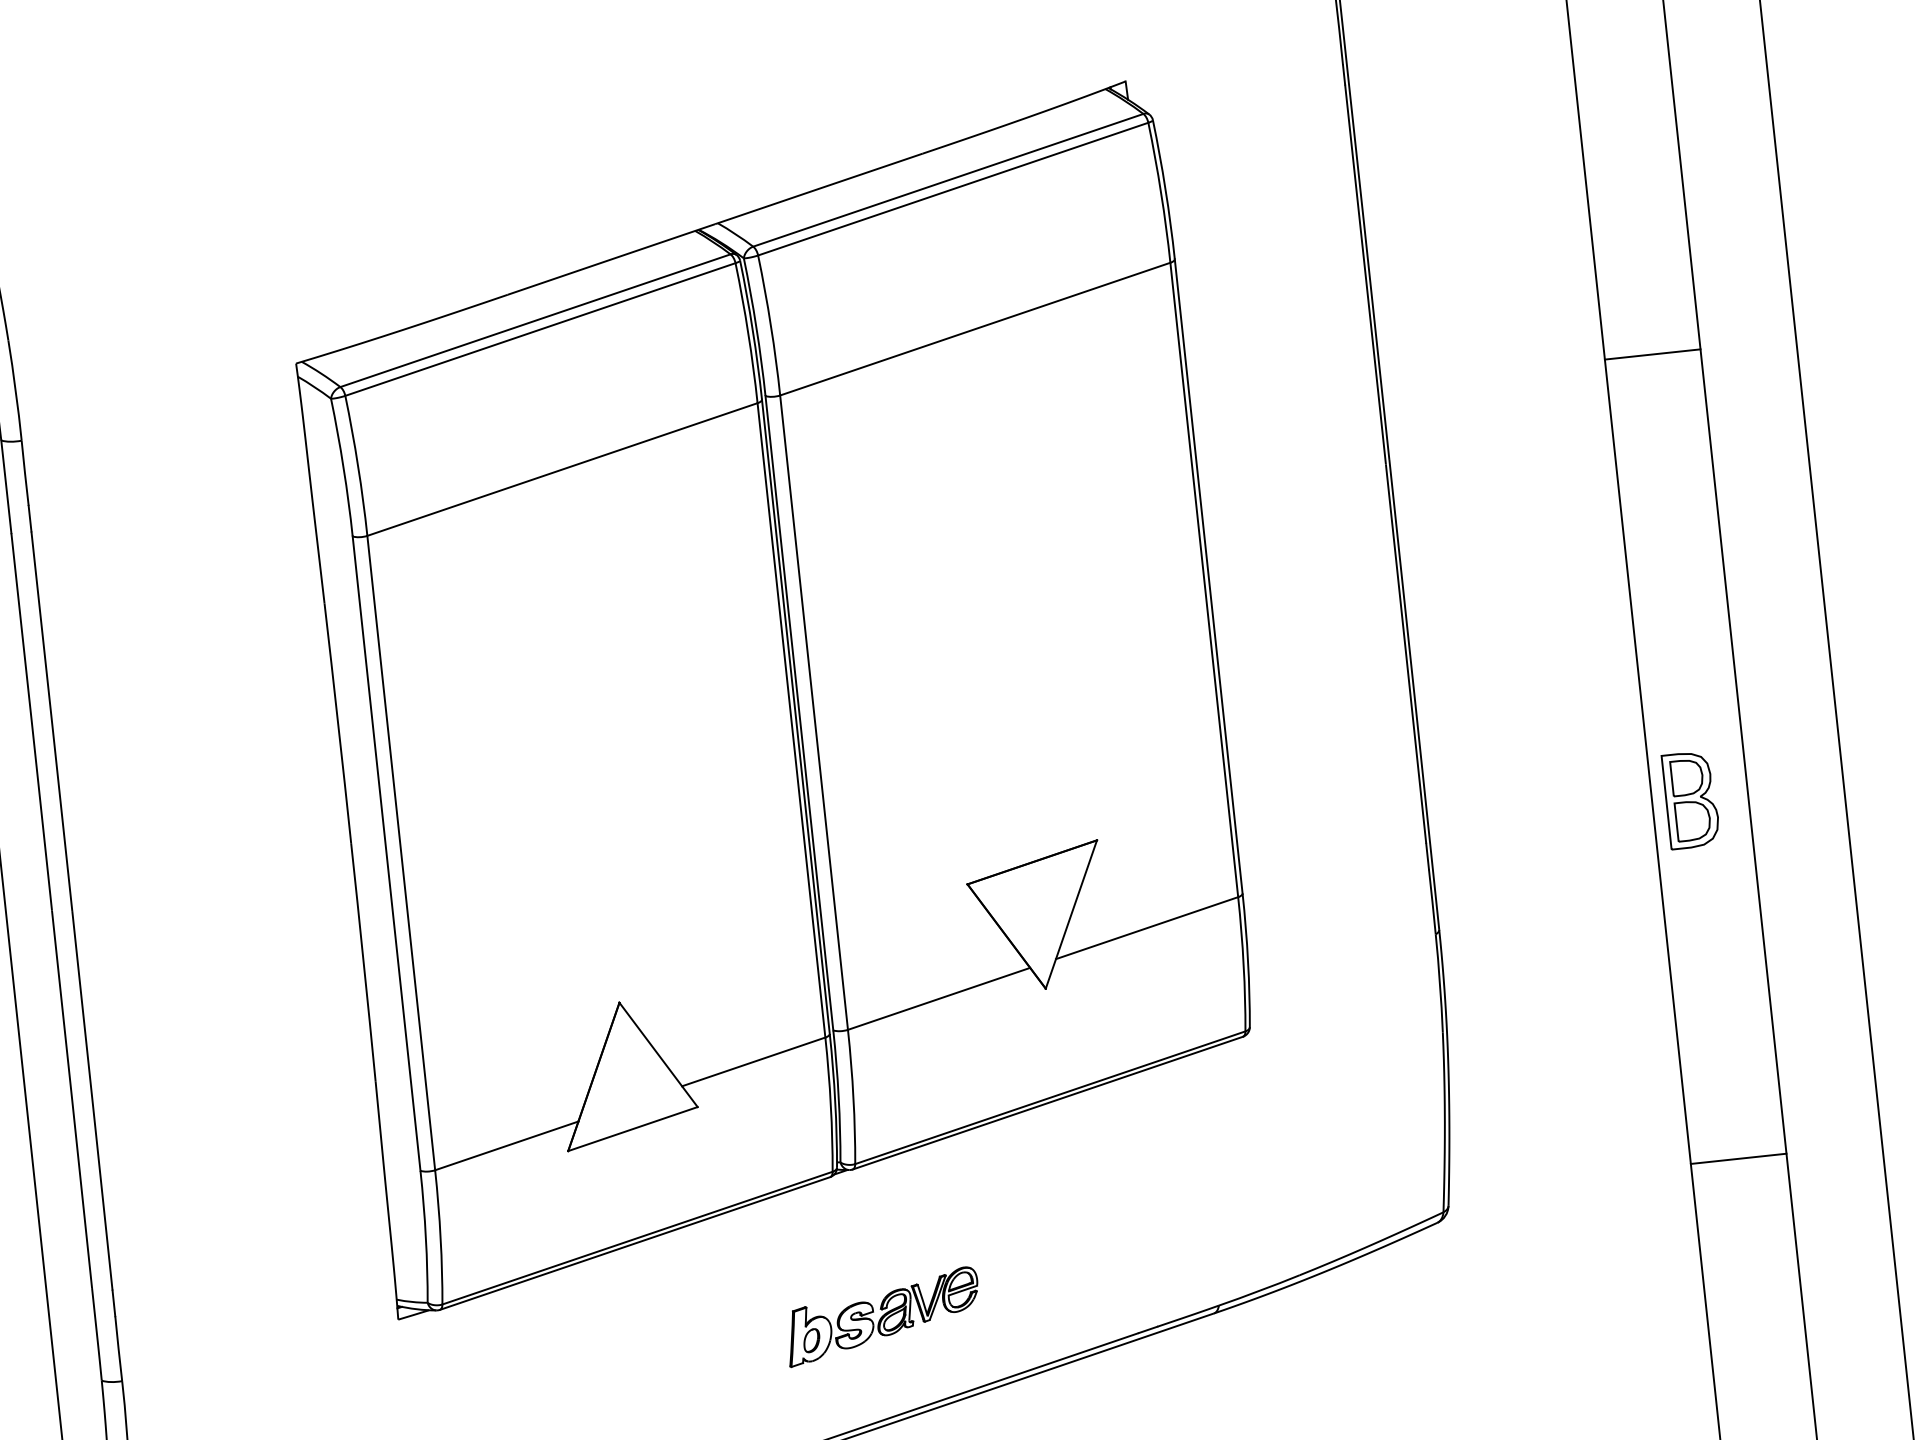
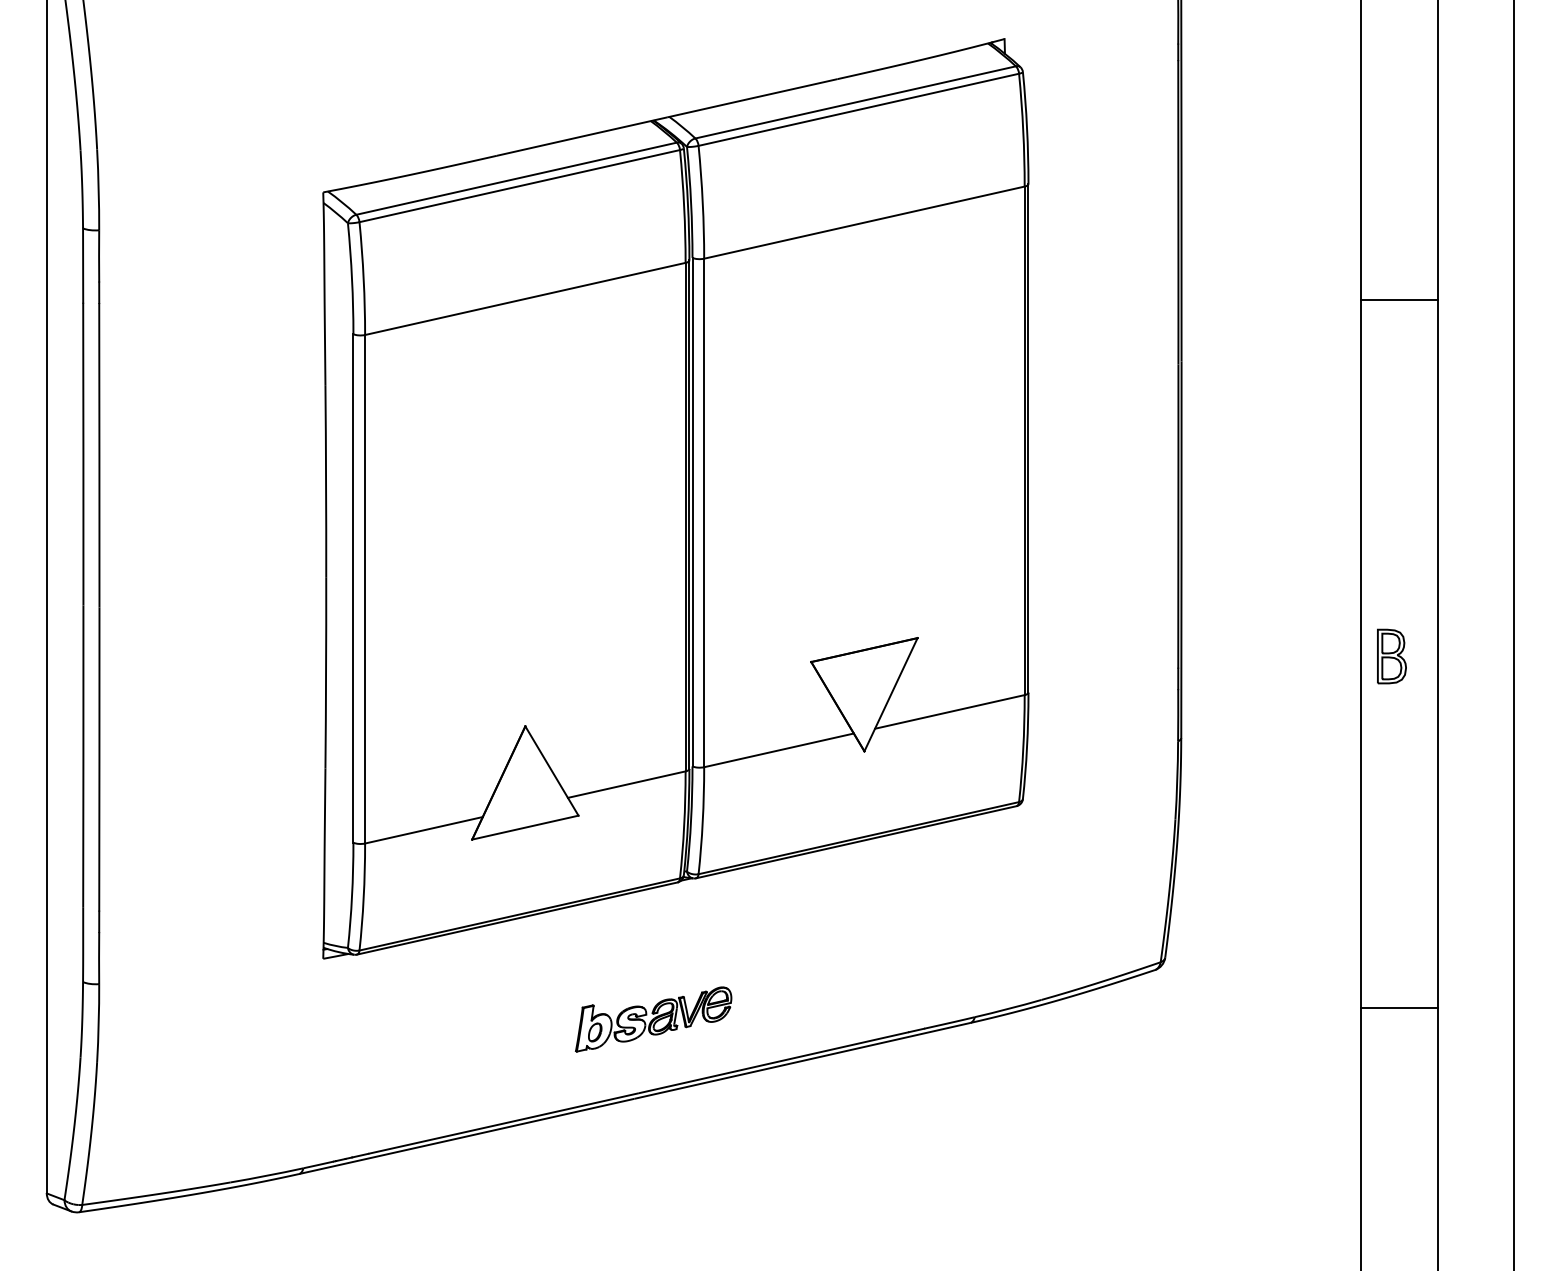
part: (1690, 800) -> (1391, 656), size x0.71
line: (1737, 1158) -> (1398, 1007), moved
part: (882, 1316) -> (653, 1019), moved

